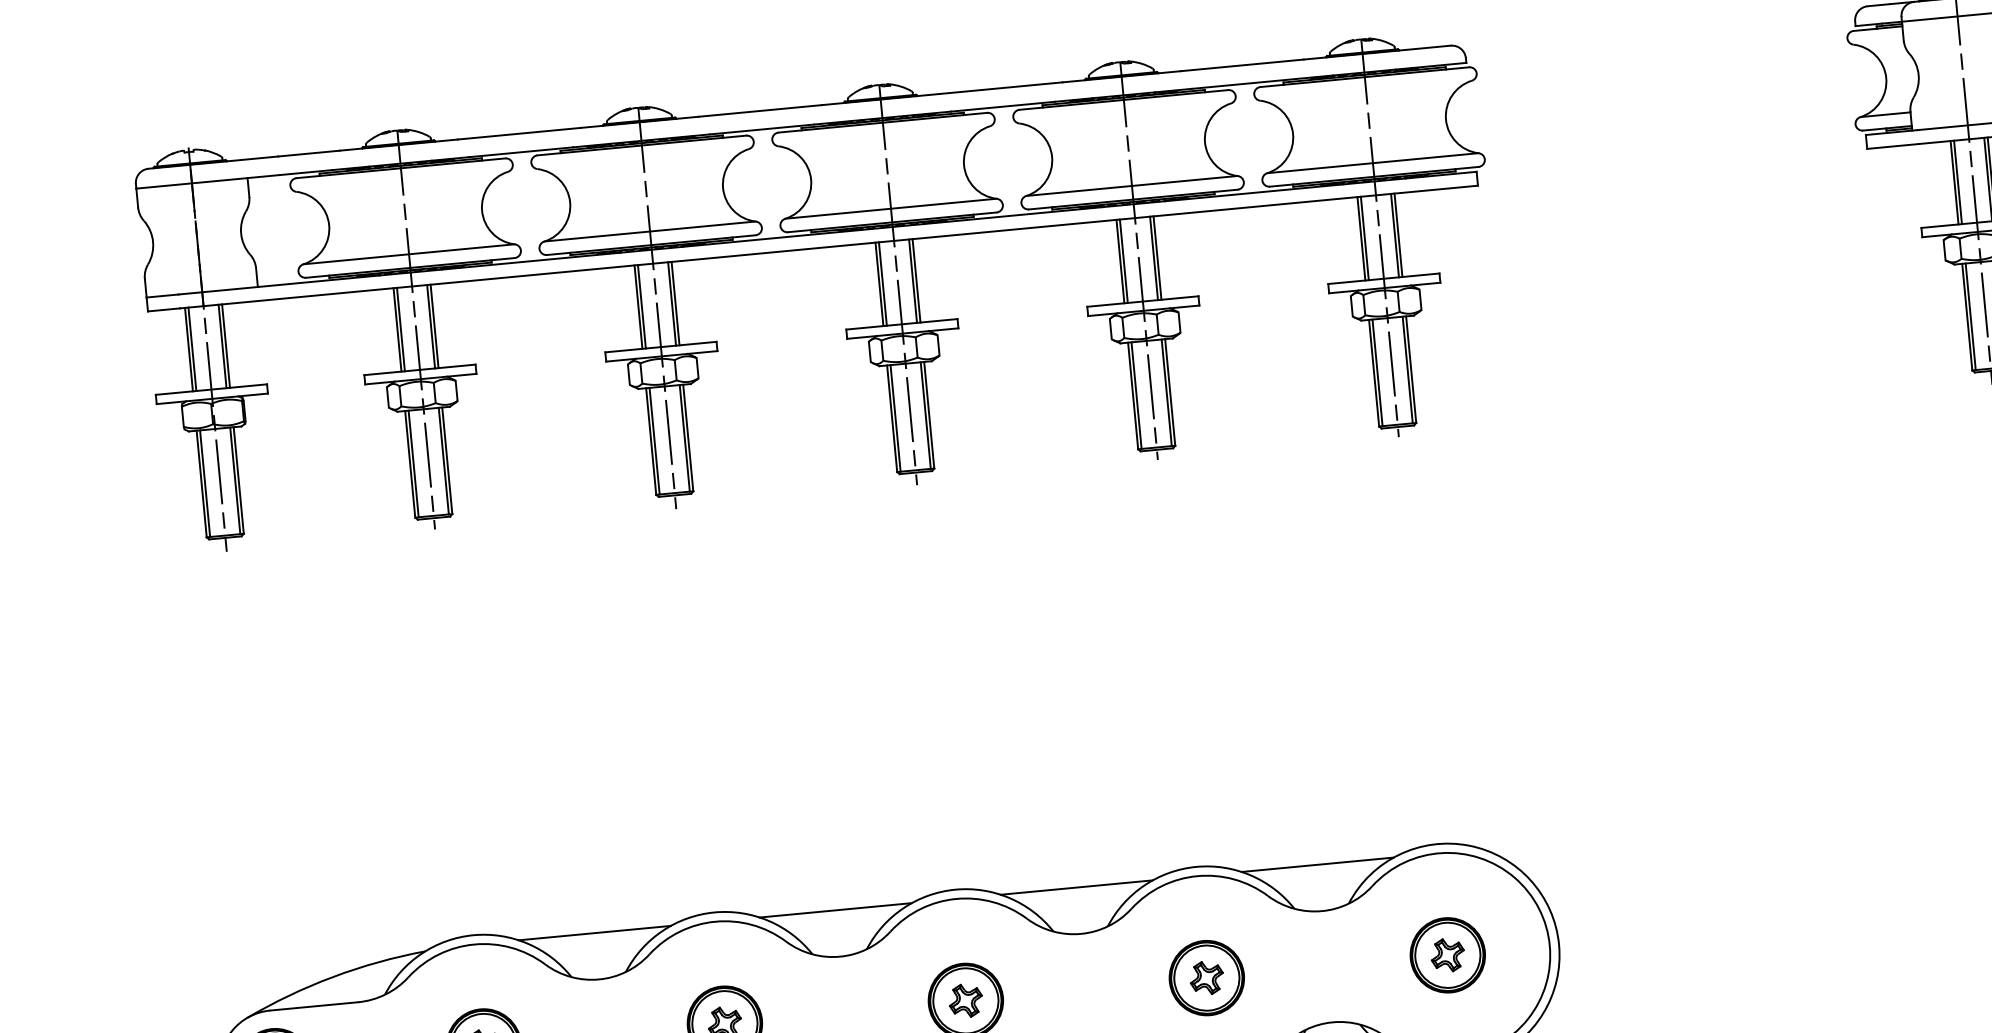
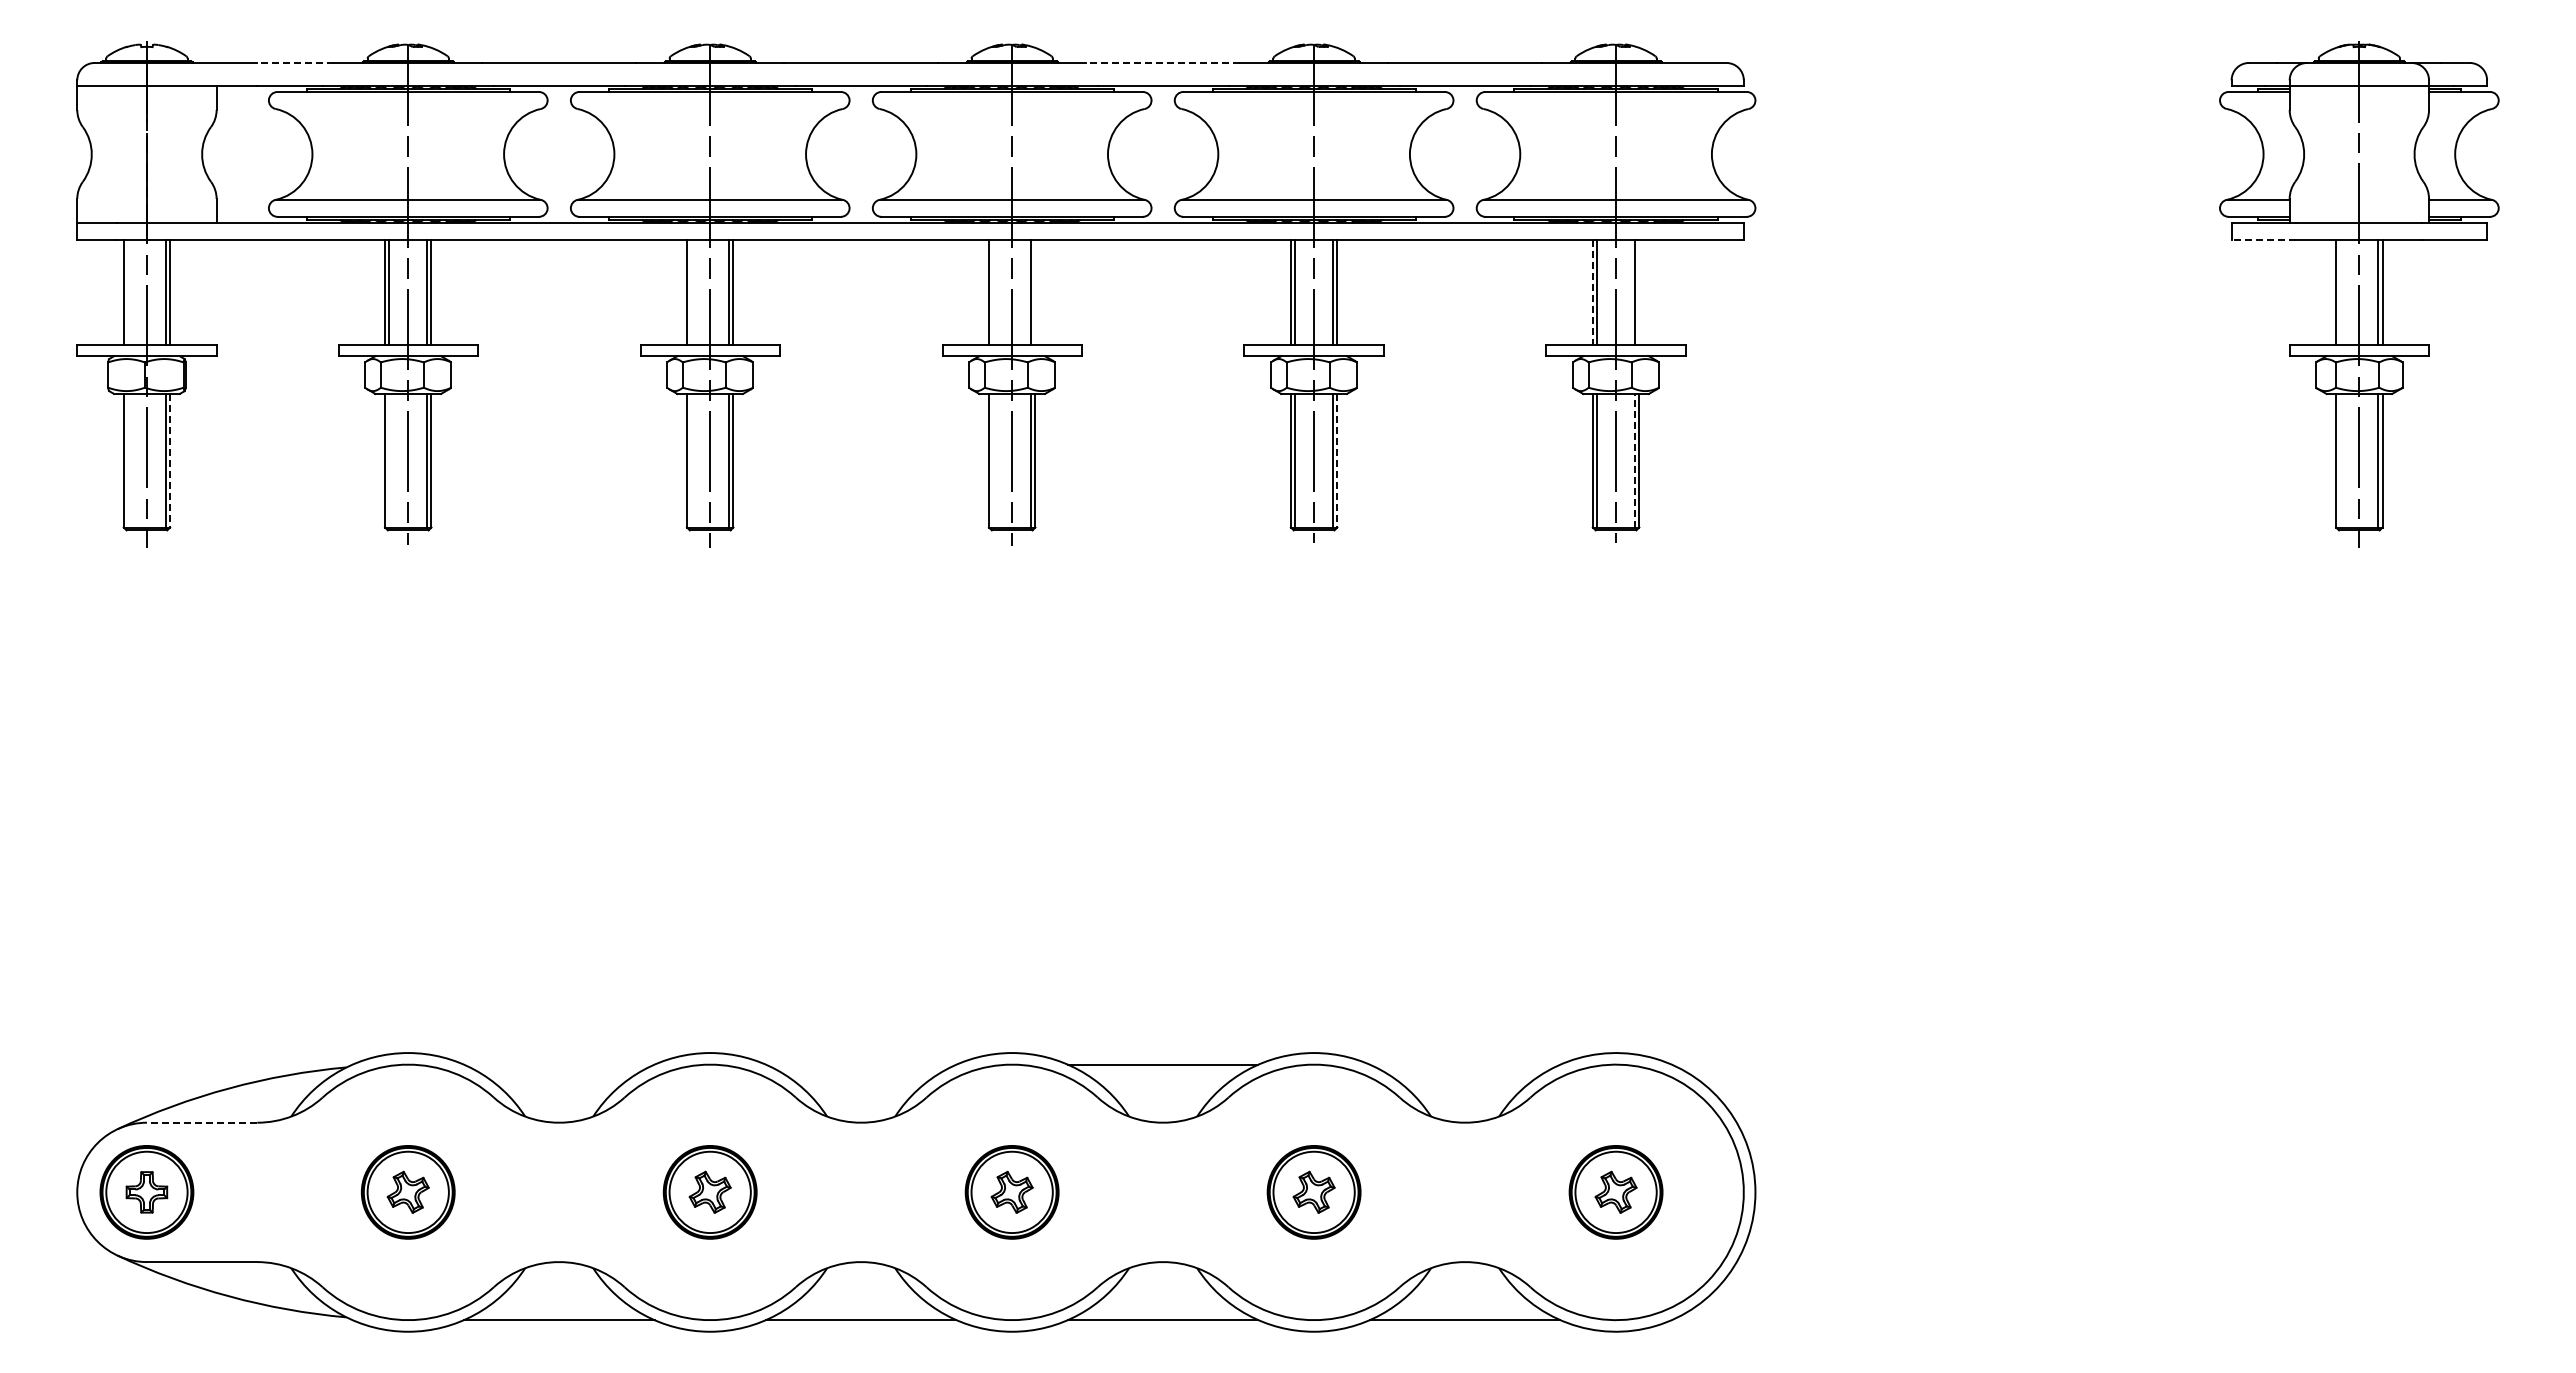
line: (1000, 87) -> (1162, 62), solid -> dashed
line: (1892, 146) -> (2263, 240), solid -> dashed
line: (308, 153) -> (295, 62), solid -> dashed
line: (1958, 182) -> (2340, 292), removed
line: (1398, 235) -> (1639, 292), removed
line: (1361, 238) -> (1592, 292), solid -> dashed
line: (916, 280) -> (1035, 292), removed
line: (883, 284) -> (993, 292), removed
line: (642, 306) -> (691, 292), removed
line: (1970, 316) -> (2340, 460), removed
line: (192, 349) -> (128, 292), removed
line: (1407, 369) -> (1634, 460), solid -> dashed
line: (1170, 392) -> (1337, 460), solid -> dashed
line: (895, 418) -> (993, 460), removed
line: (654, 441) -> (691, 460), removed
line: (413, 463) -> (389, 460), removed
line: (238, 480) -> (170, 460), solid -> dashed
line: (205, 483) -> (128, 460), removed
line: (1317, 864) -> (1464, 1064), removed
line: (835, 910) -> (860, 1064), removed
line: (594, 933) -> (558, 1064), removed
line: (313, 1006) -> (201, 1122), solid -> dashed

